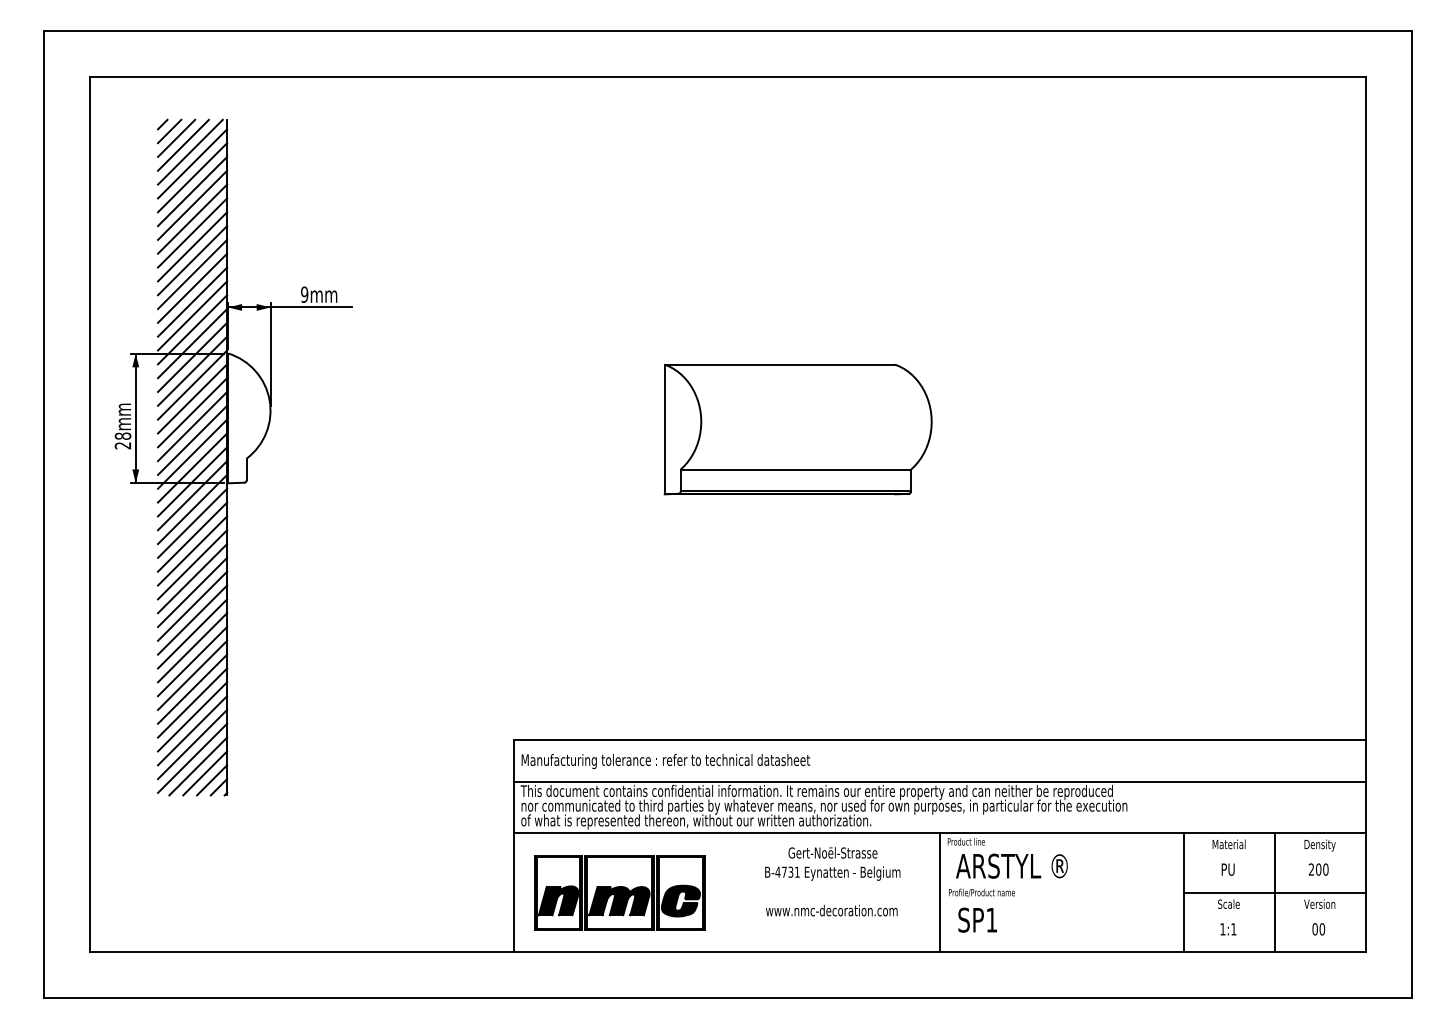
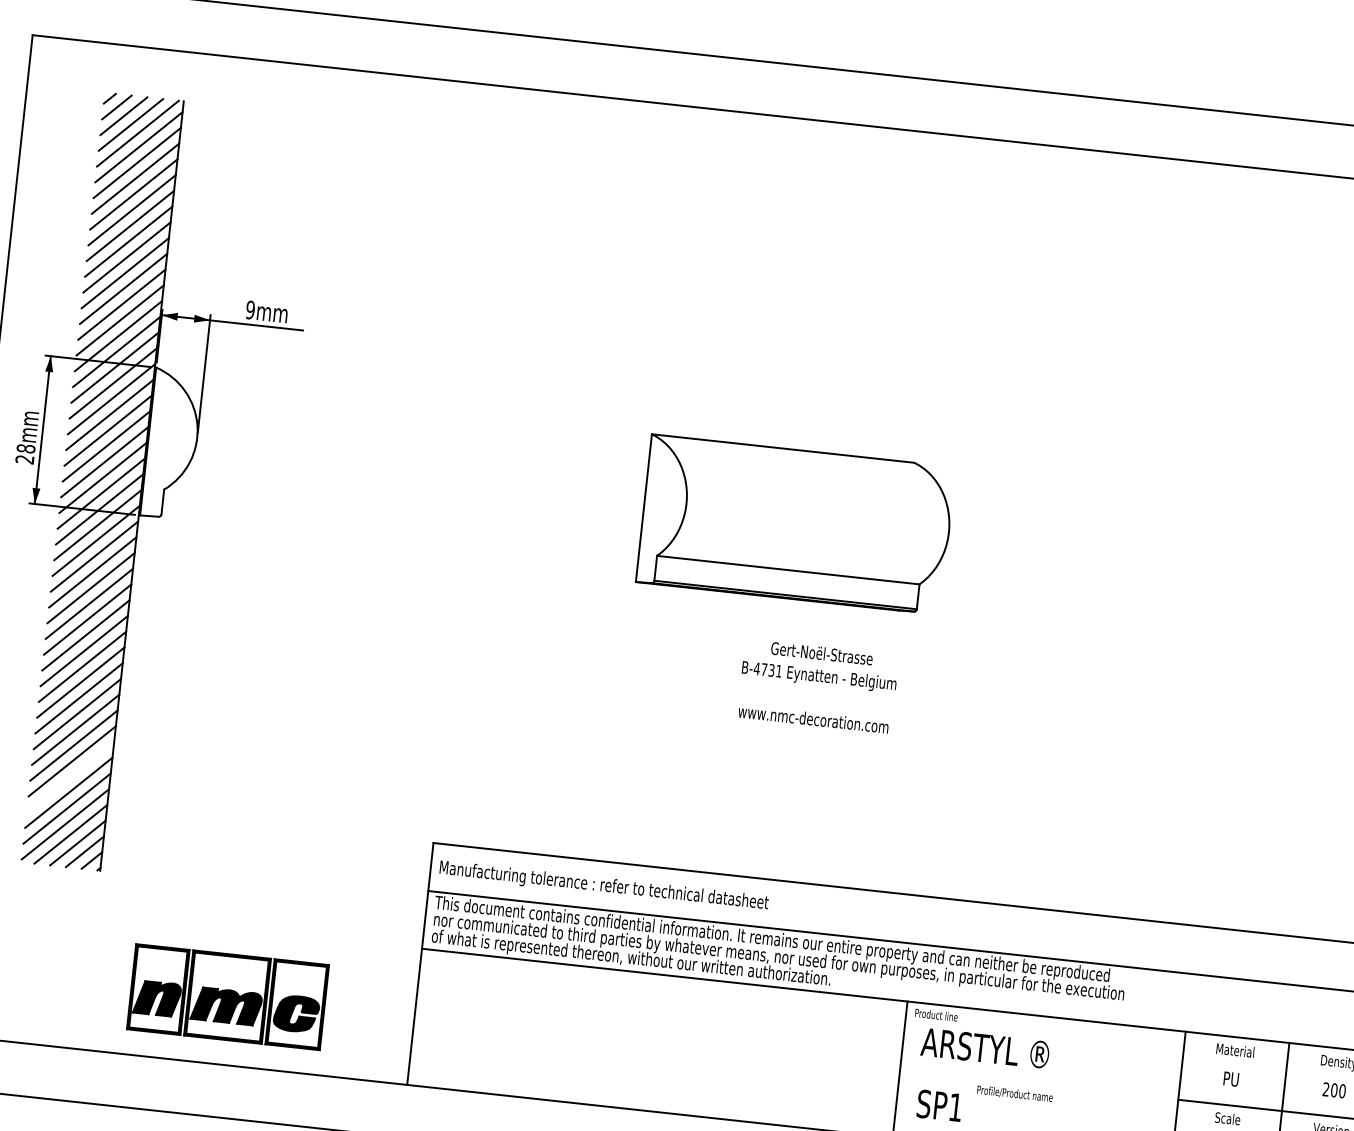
line: (192, 716) -> (70, 776), removed
text: (832, 881) -> (817, 686), moved
part: (619, 892) -> (227, 996), moved
text: (981, 892) -> (1014, 1093), moved

